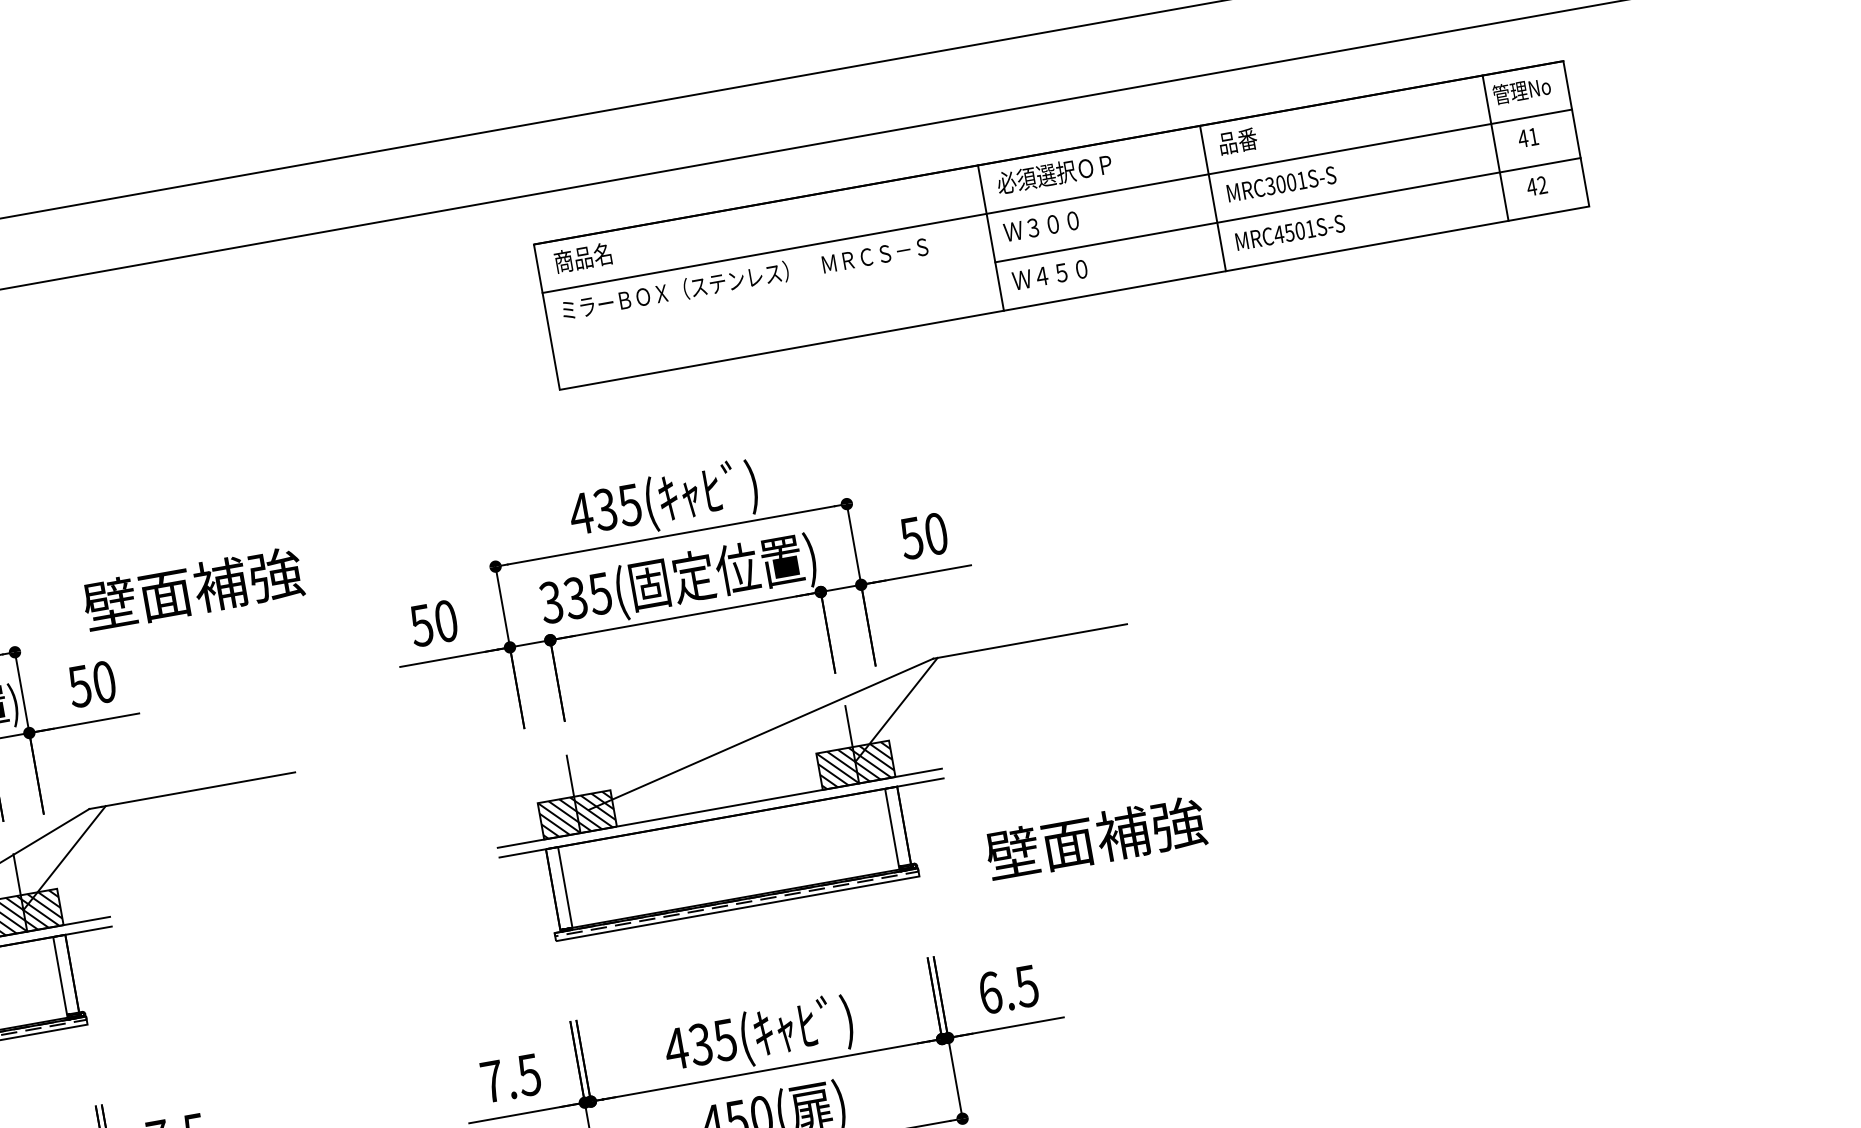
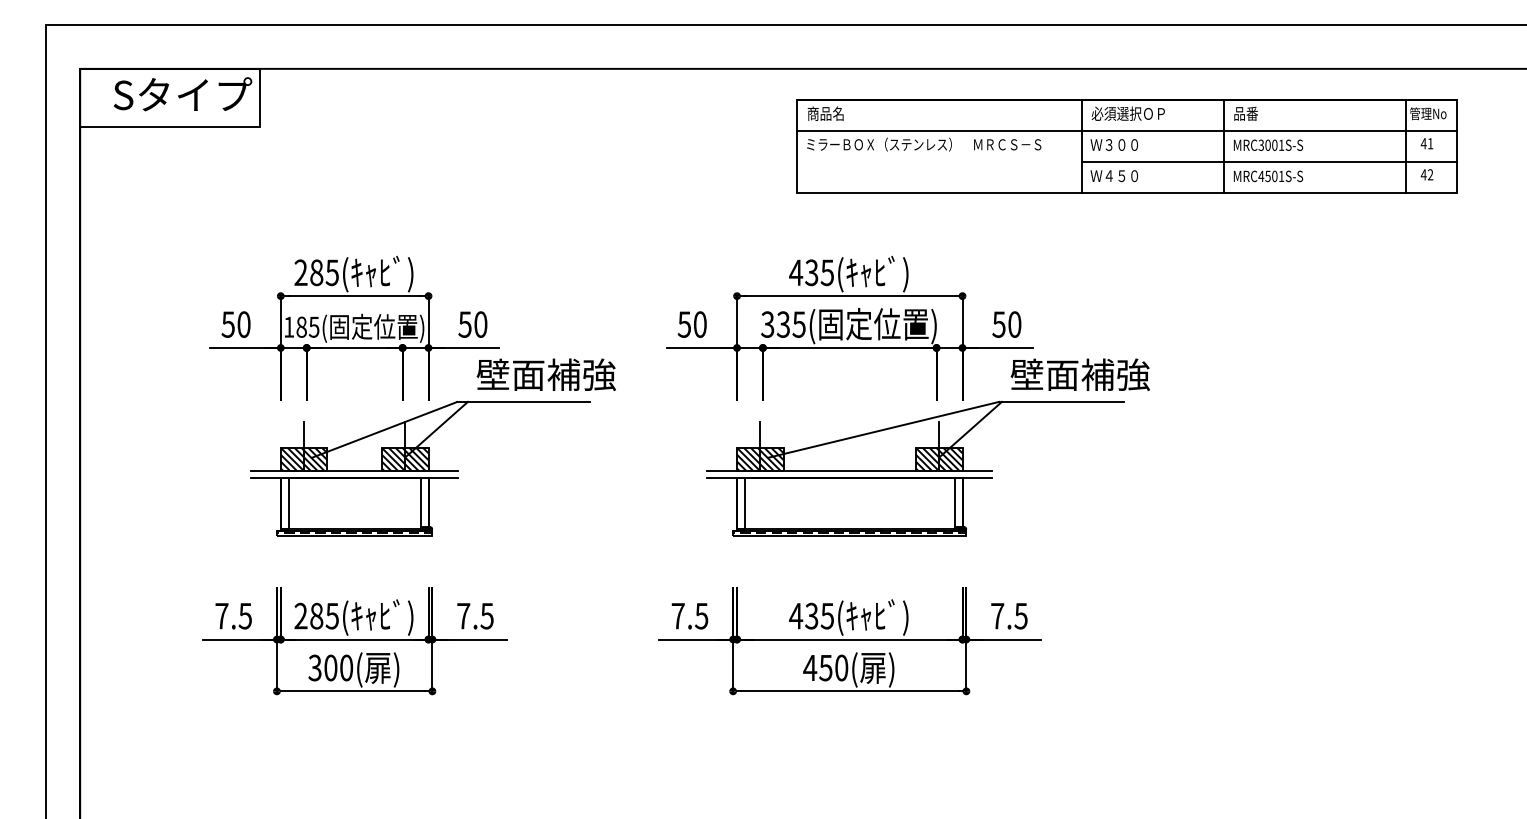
text: (191, 589) -> (545, 374), moved
text: (1094, 838) -> (1079, 374), moved
text: (989, 991) -> (997, 615), 6.5 -> 7.5

